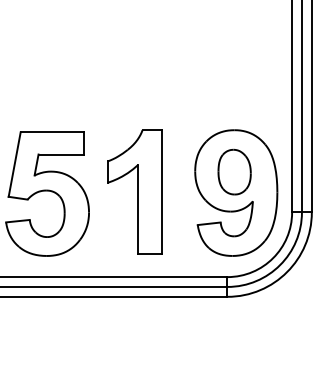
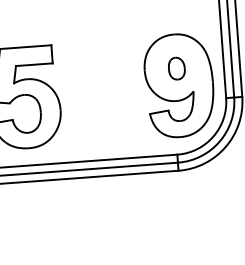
part: (234, 171) -> (176, 68), size x0.6
part: (134, 191) -> (96, 90), removed

